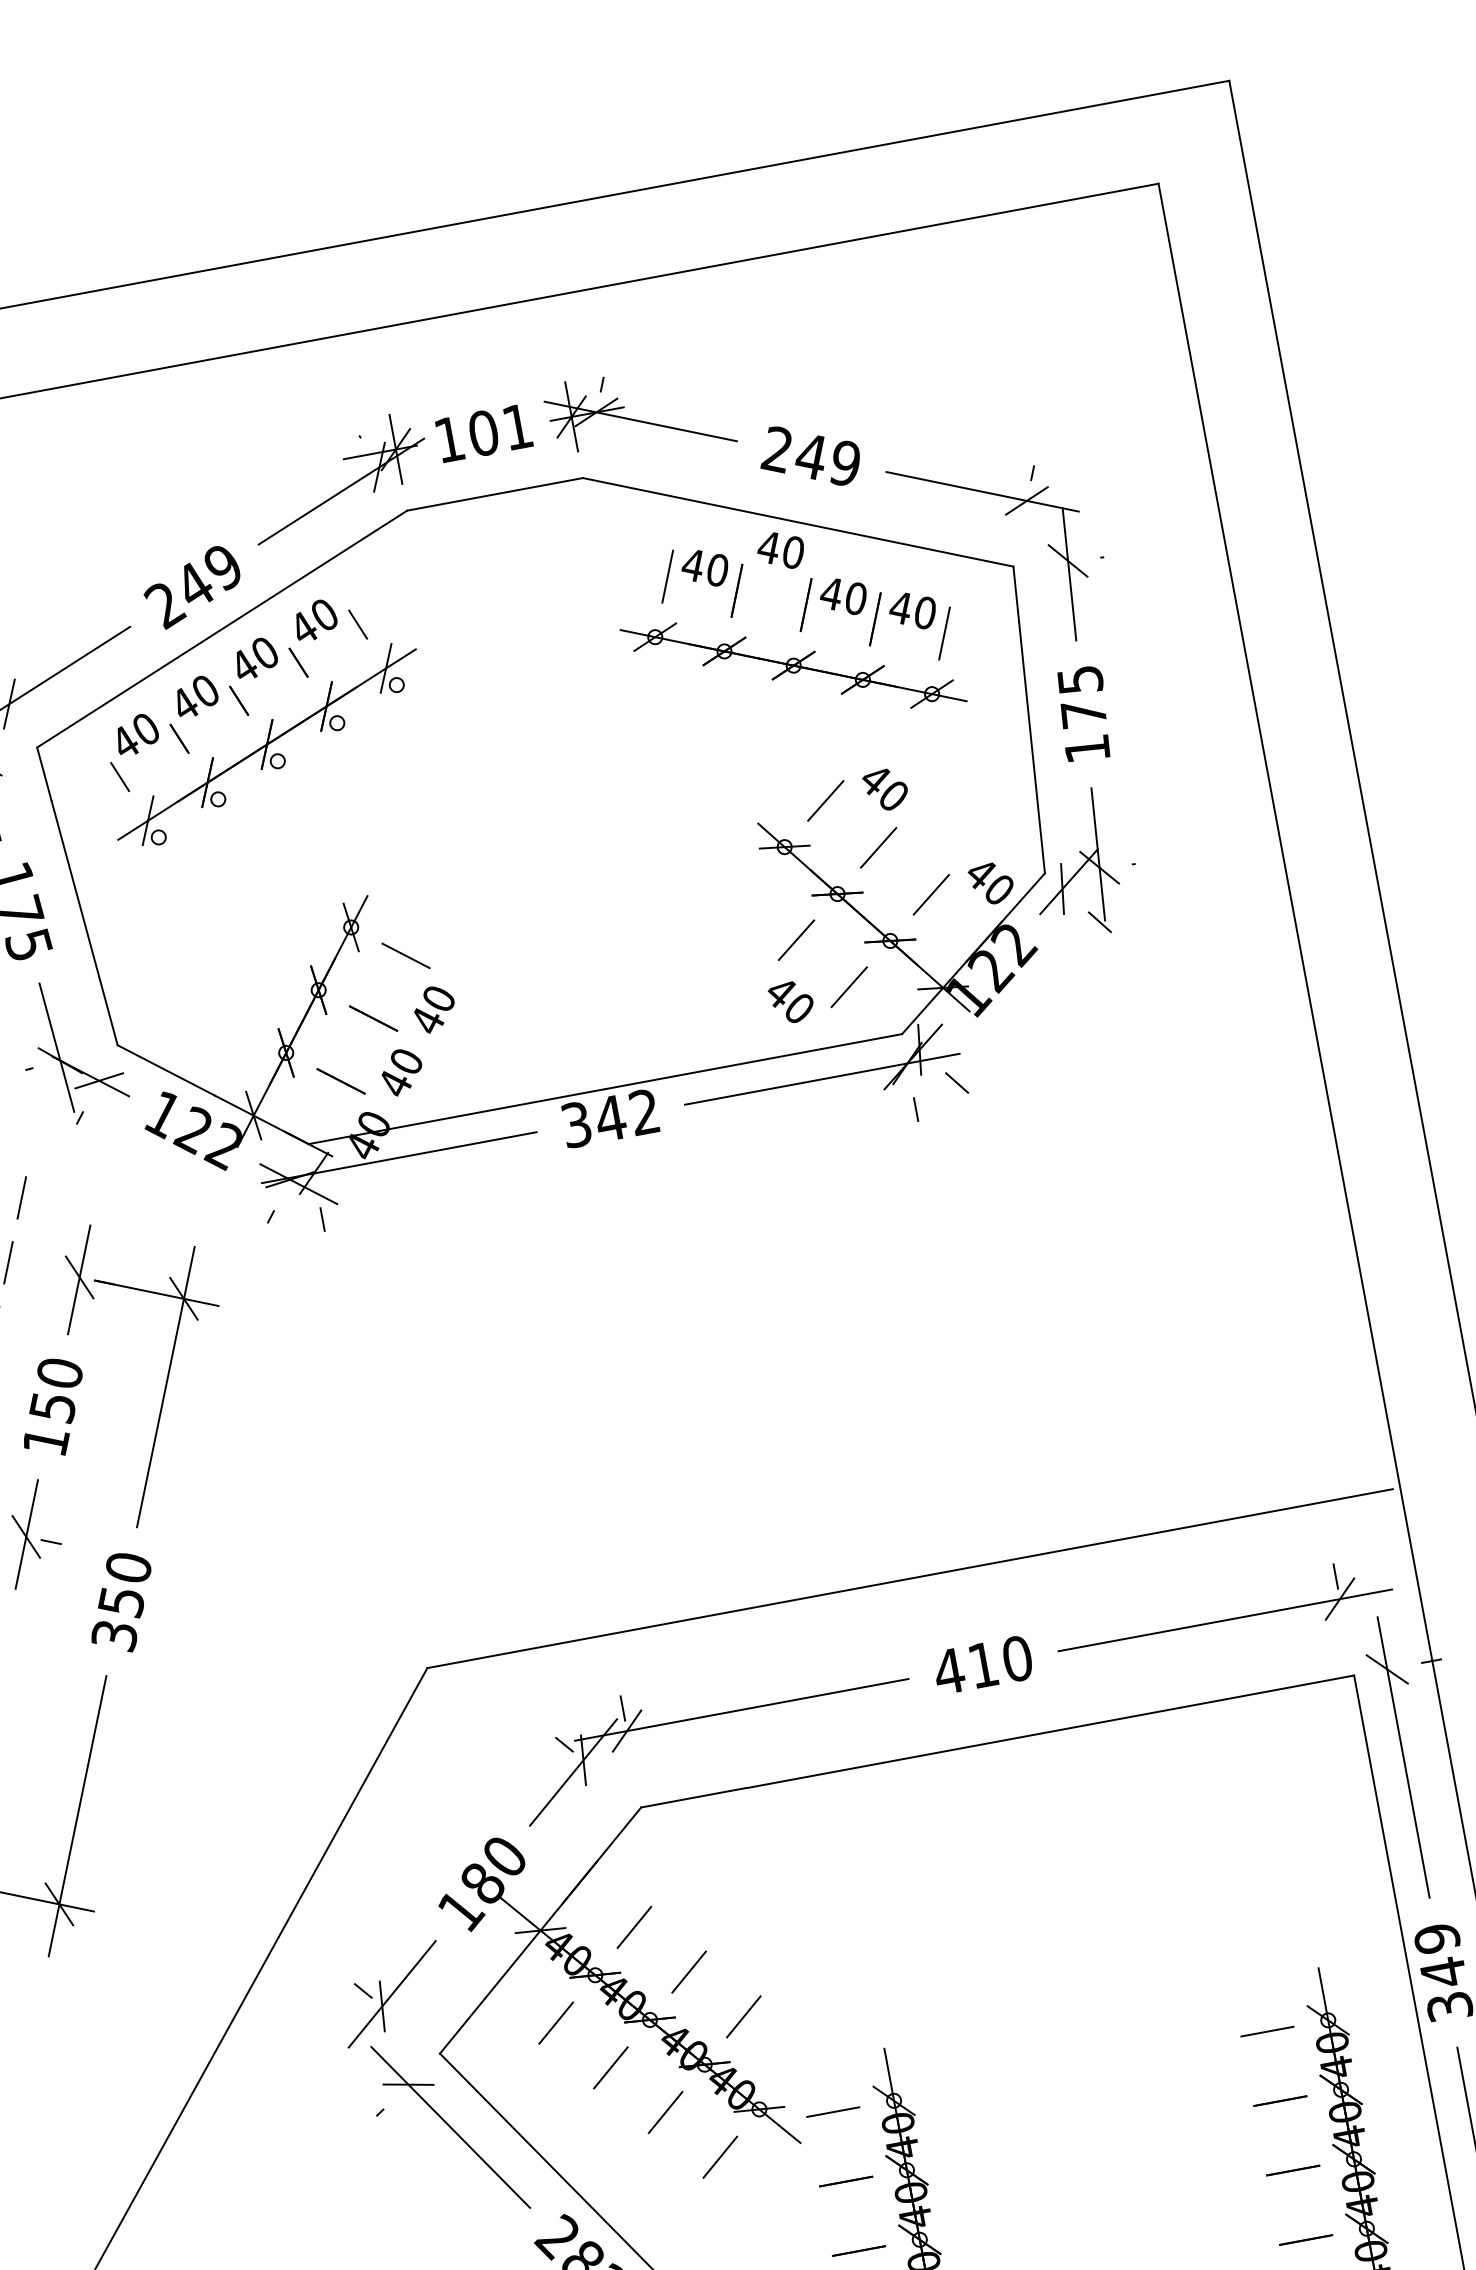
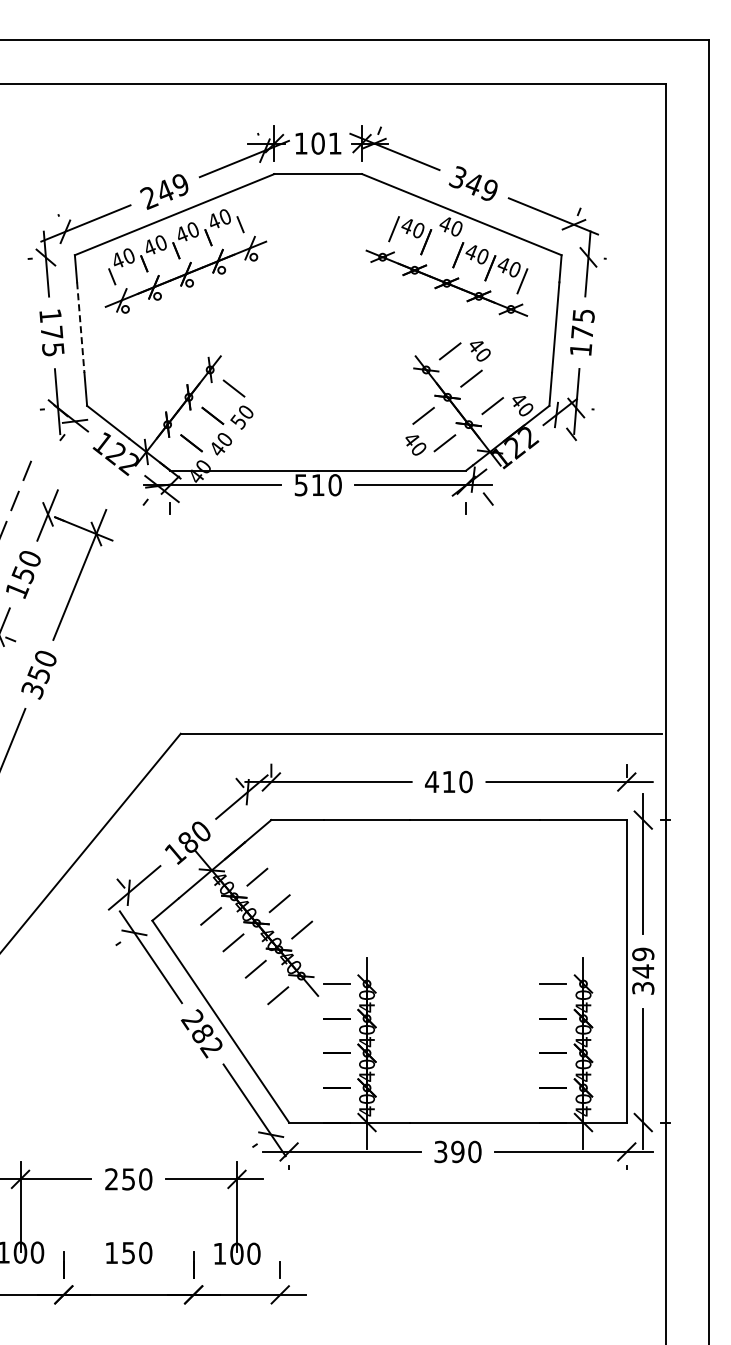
text: (775, 449) -> (457, 177), 249 -> 349
line: (75, 892) -> (80, 328), solid -> dashed
text: (427, 1020) -> (238, 421), 40 -> 50
text: (611, 1118) -> (318, 485), 342 -> 510

